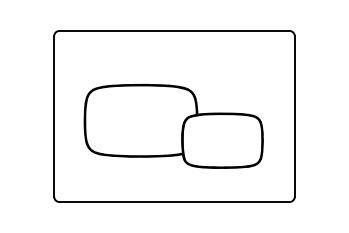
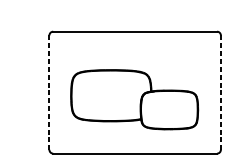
line: (54, 116) -> (49, 92), solid -> dashed
line: (294, 116) -> (220, 92), solid -> dashed

